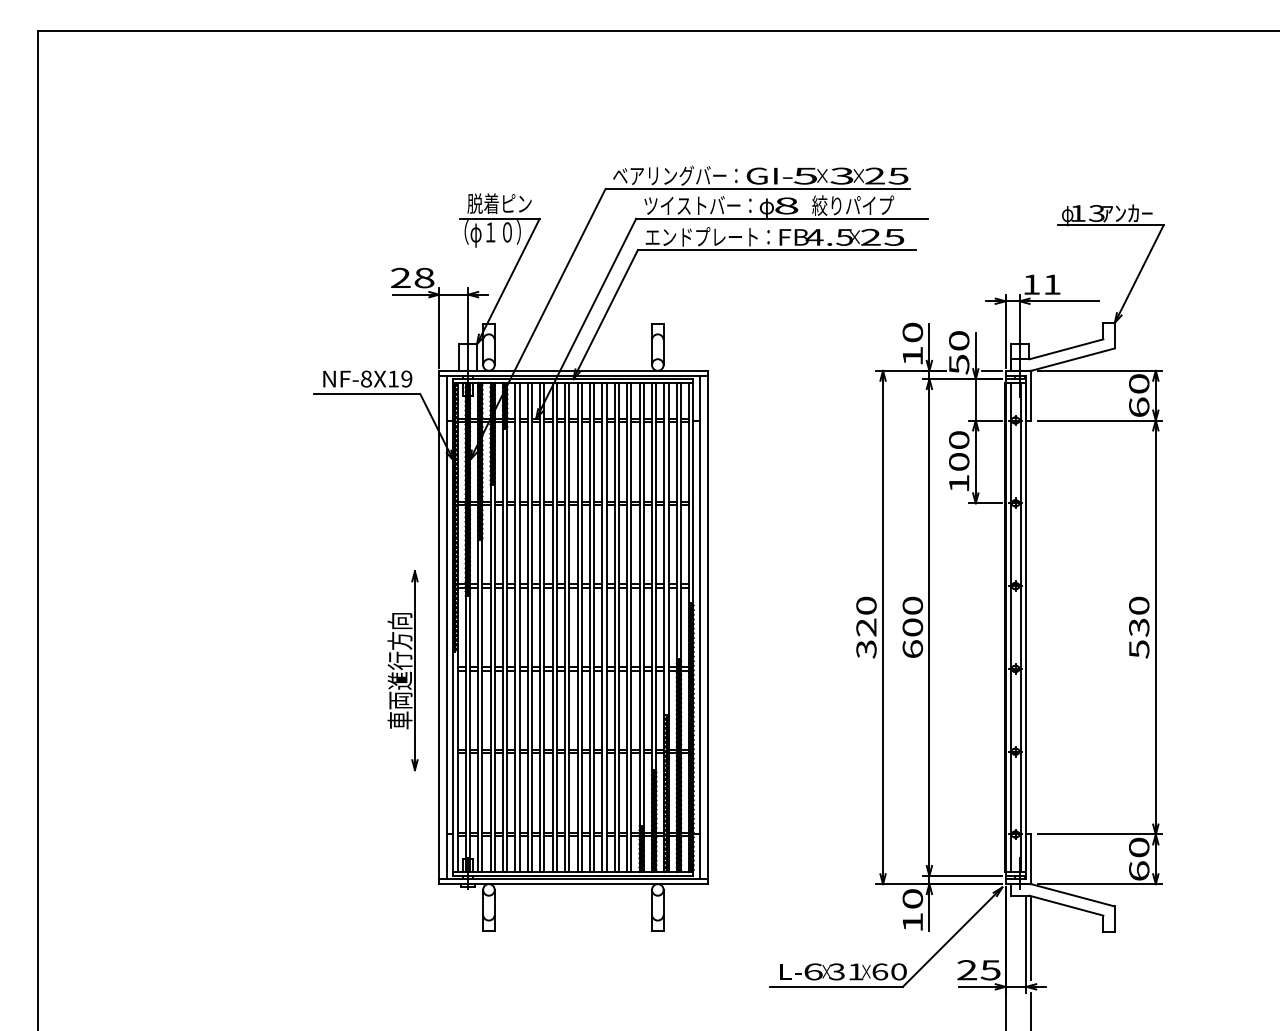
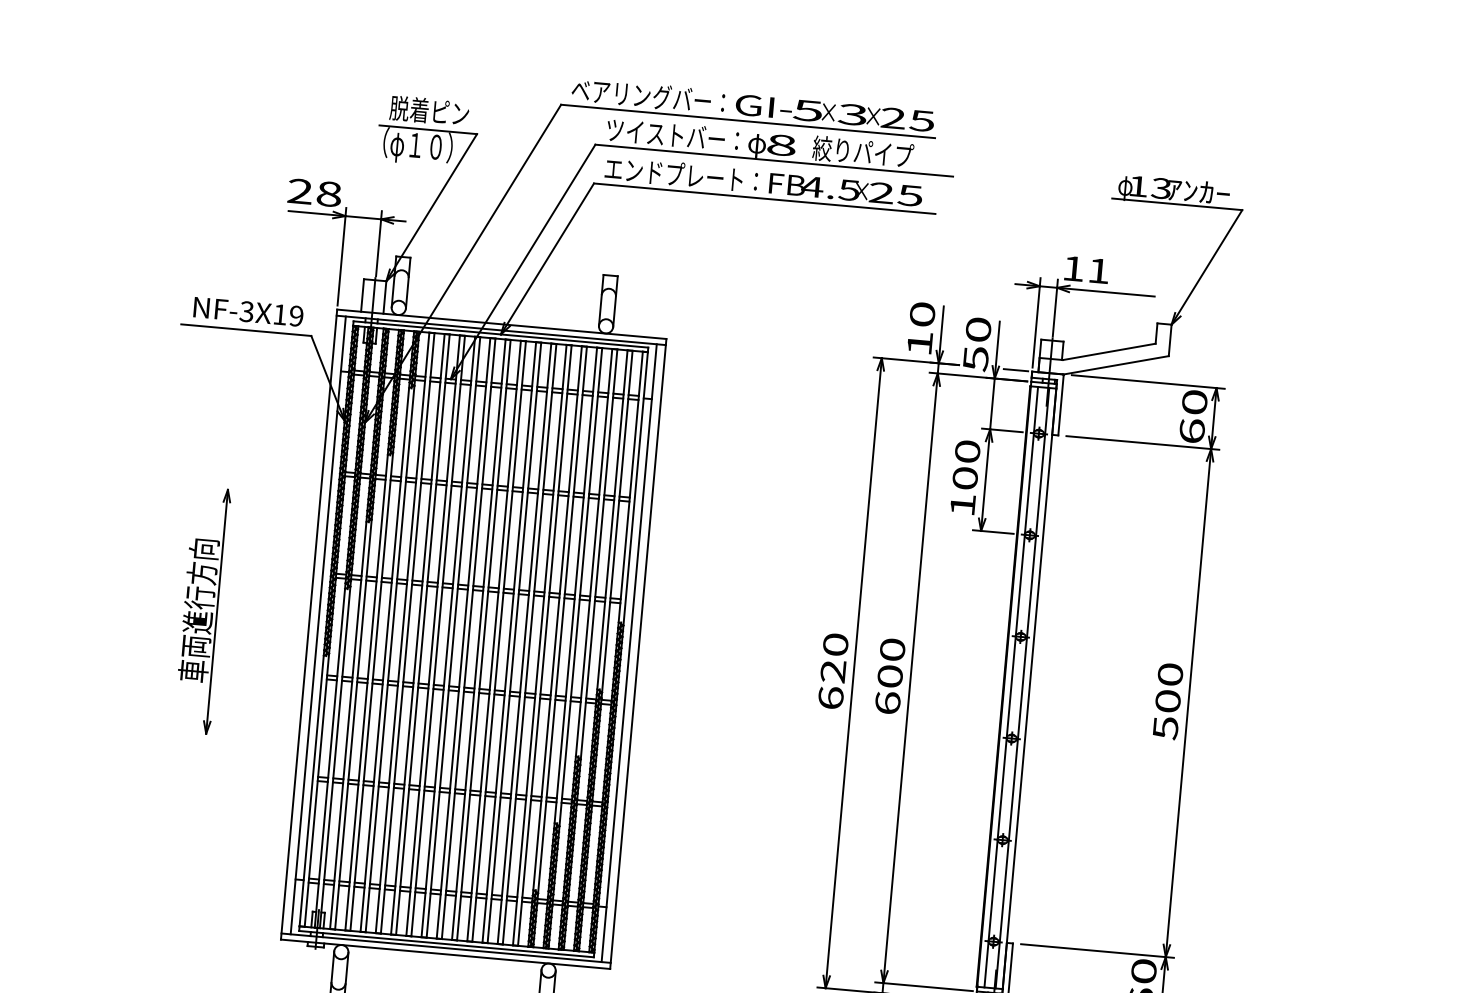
text: (365, 378) -> (245, 310), NF-8X19 -> NF-3X19
text: (1139, 627) -> (1168, 701), 530 -> 500
text: (866, 649) -> (830, 698), 320 -> 620
part: (402, 670) -> (201, 610), moved

